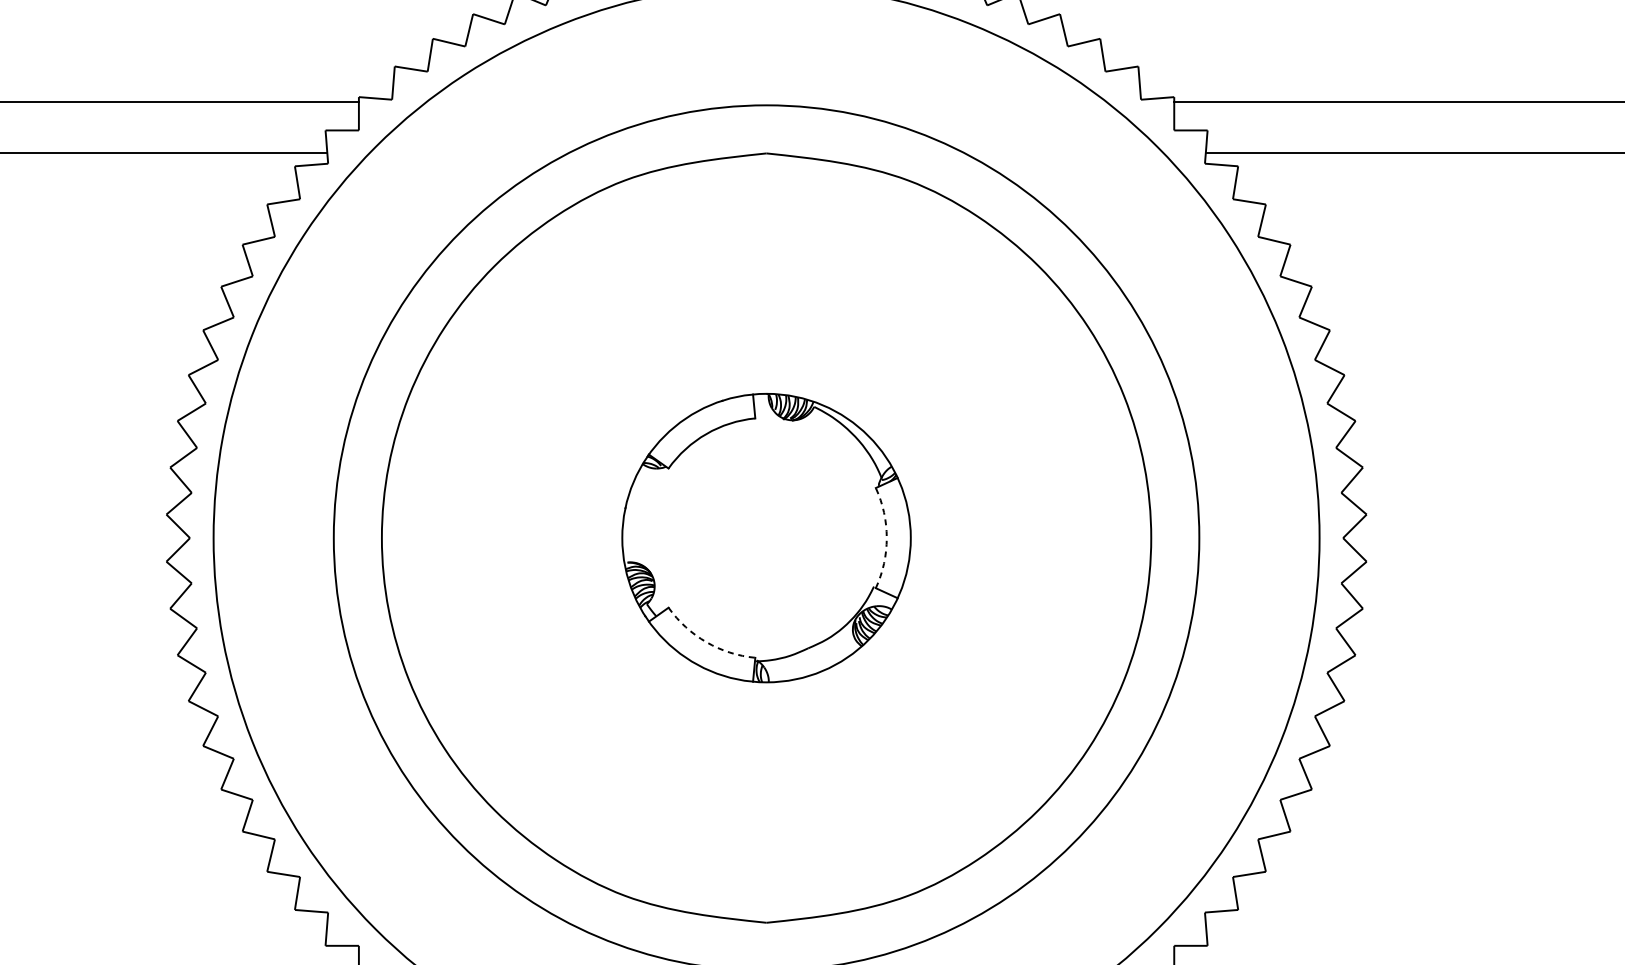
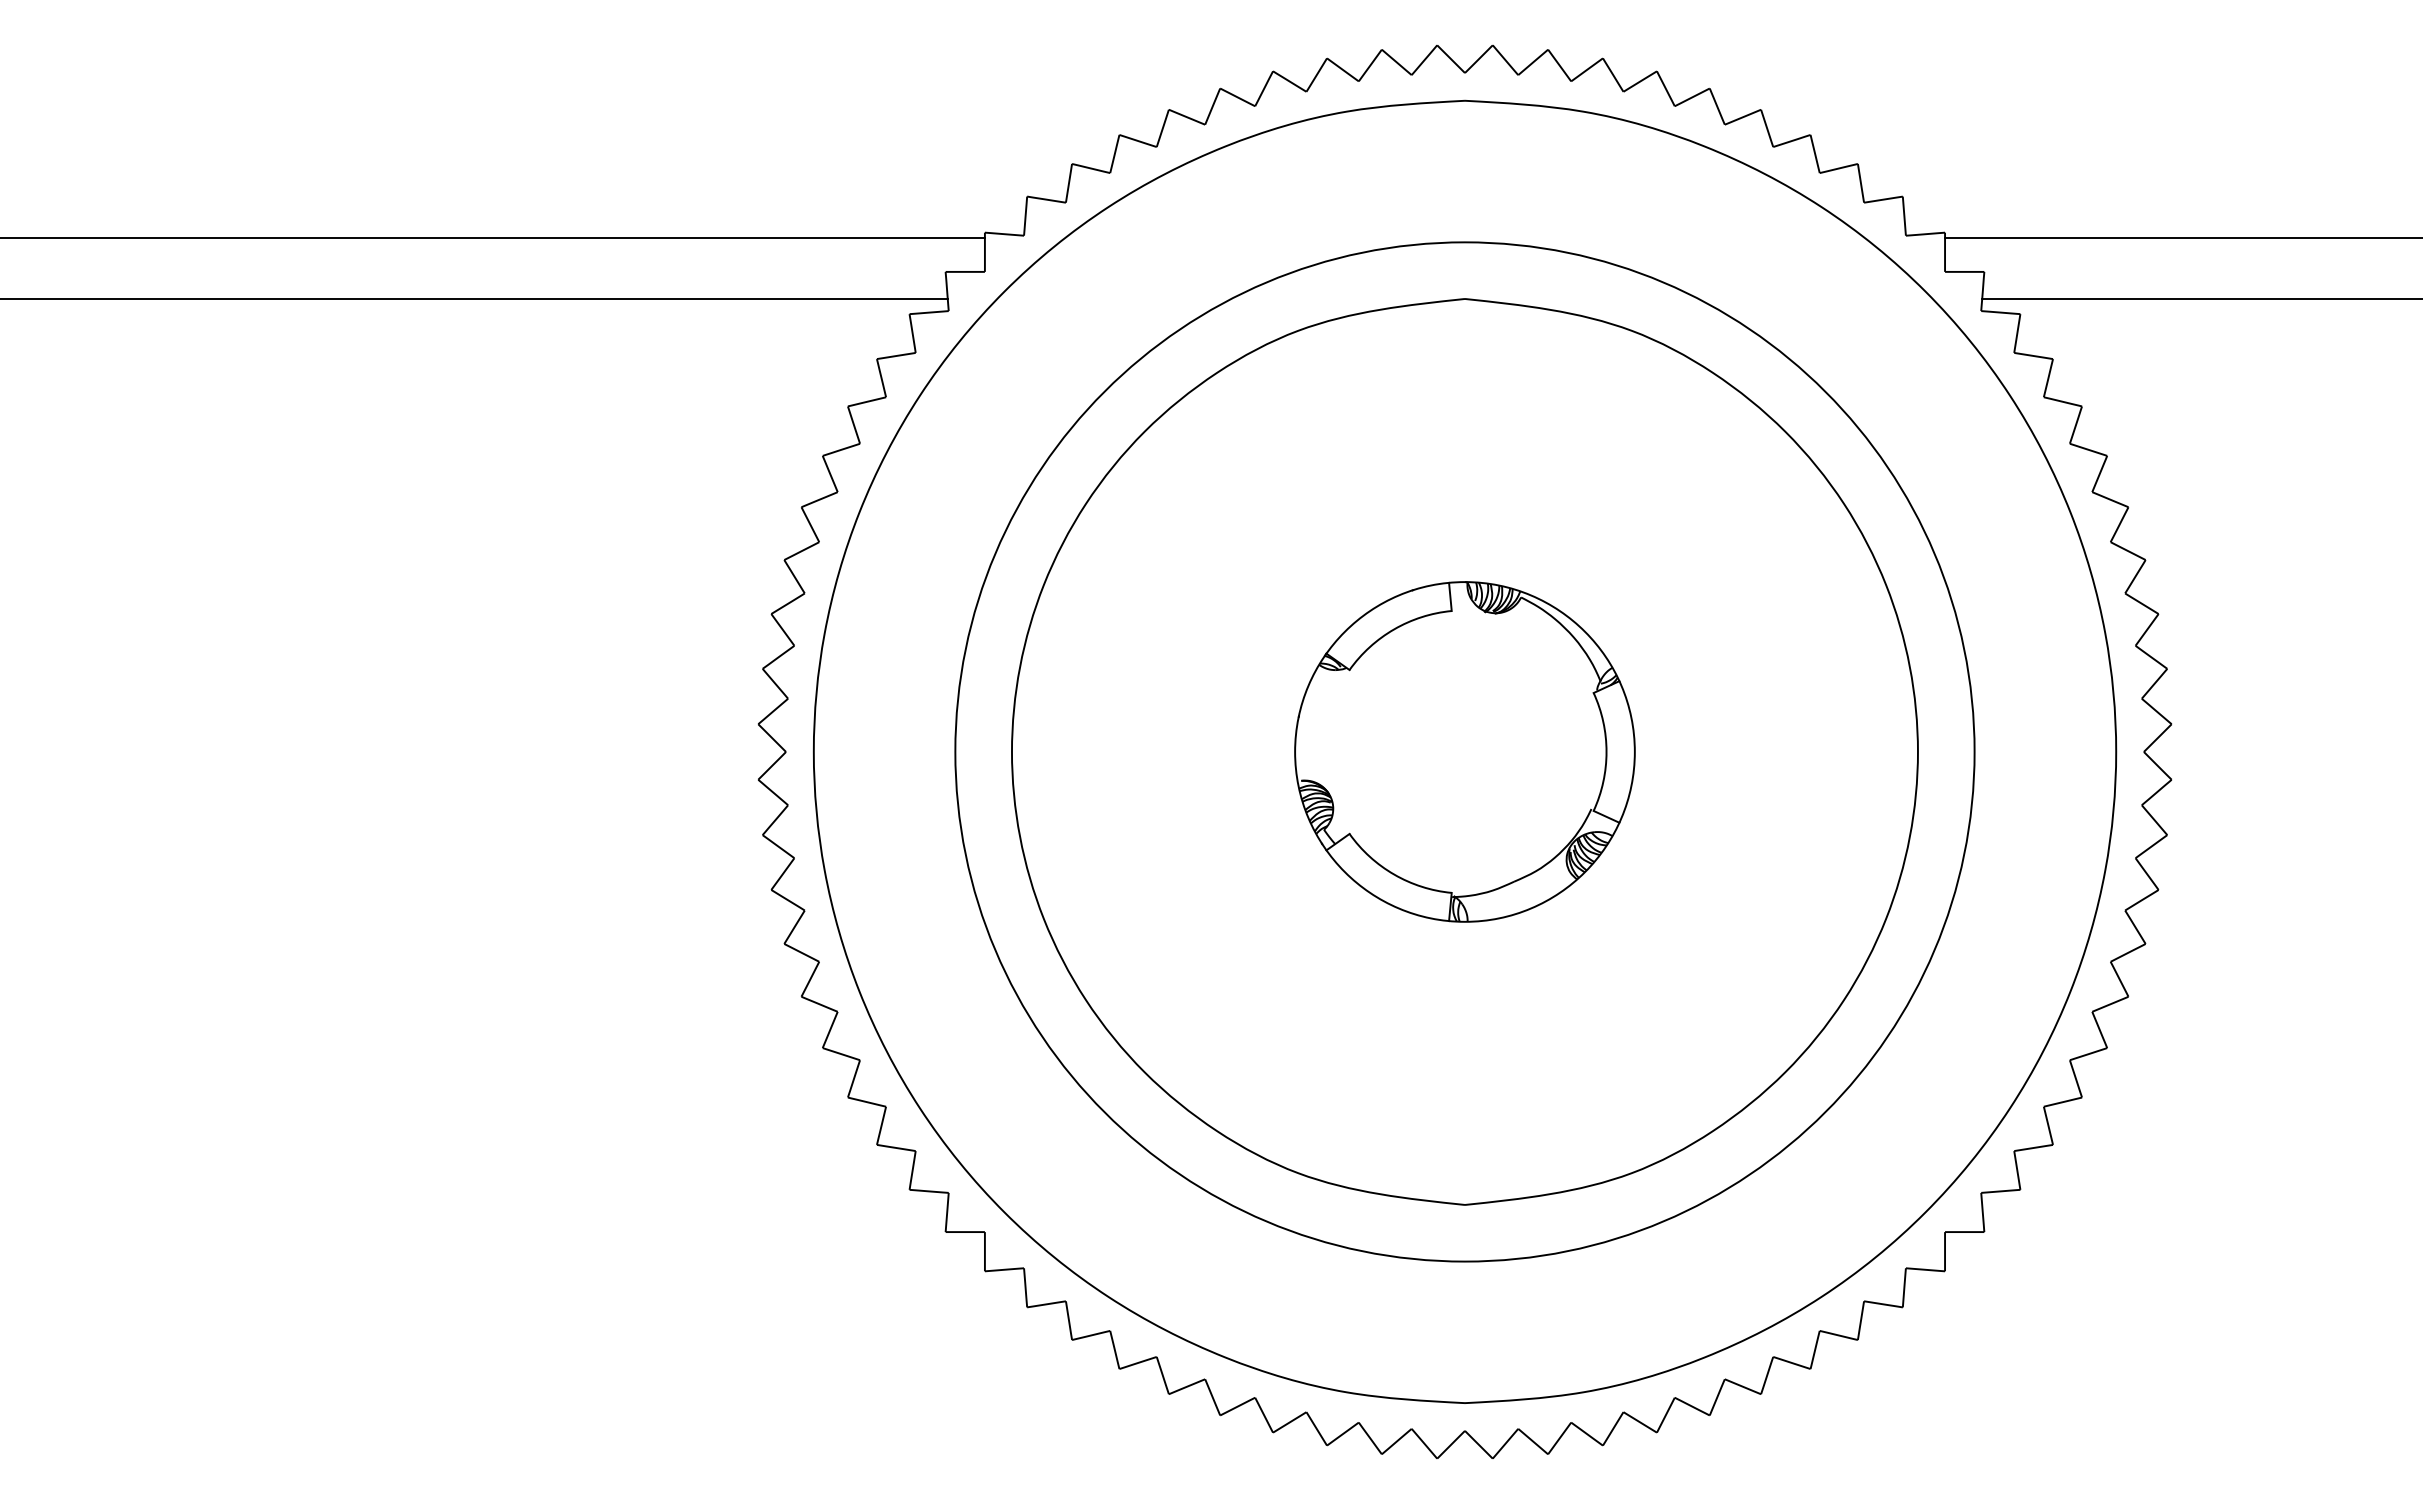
arc: (886, 537) -> (1606, 751), dashed -> solid
arc: (706, 642) -> (1394, 874), dashed -> solid

